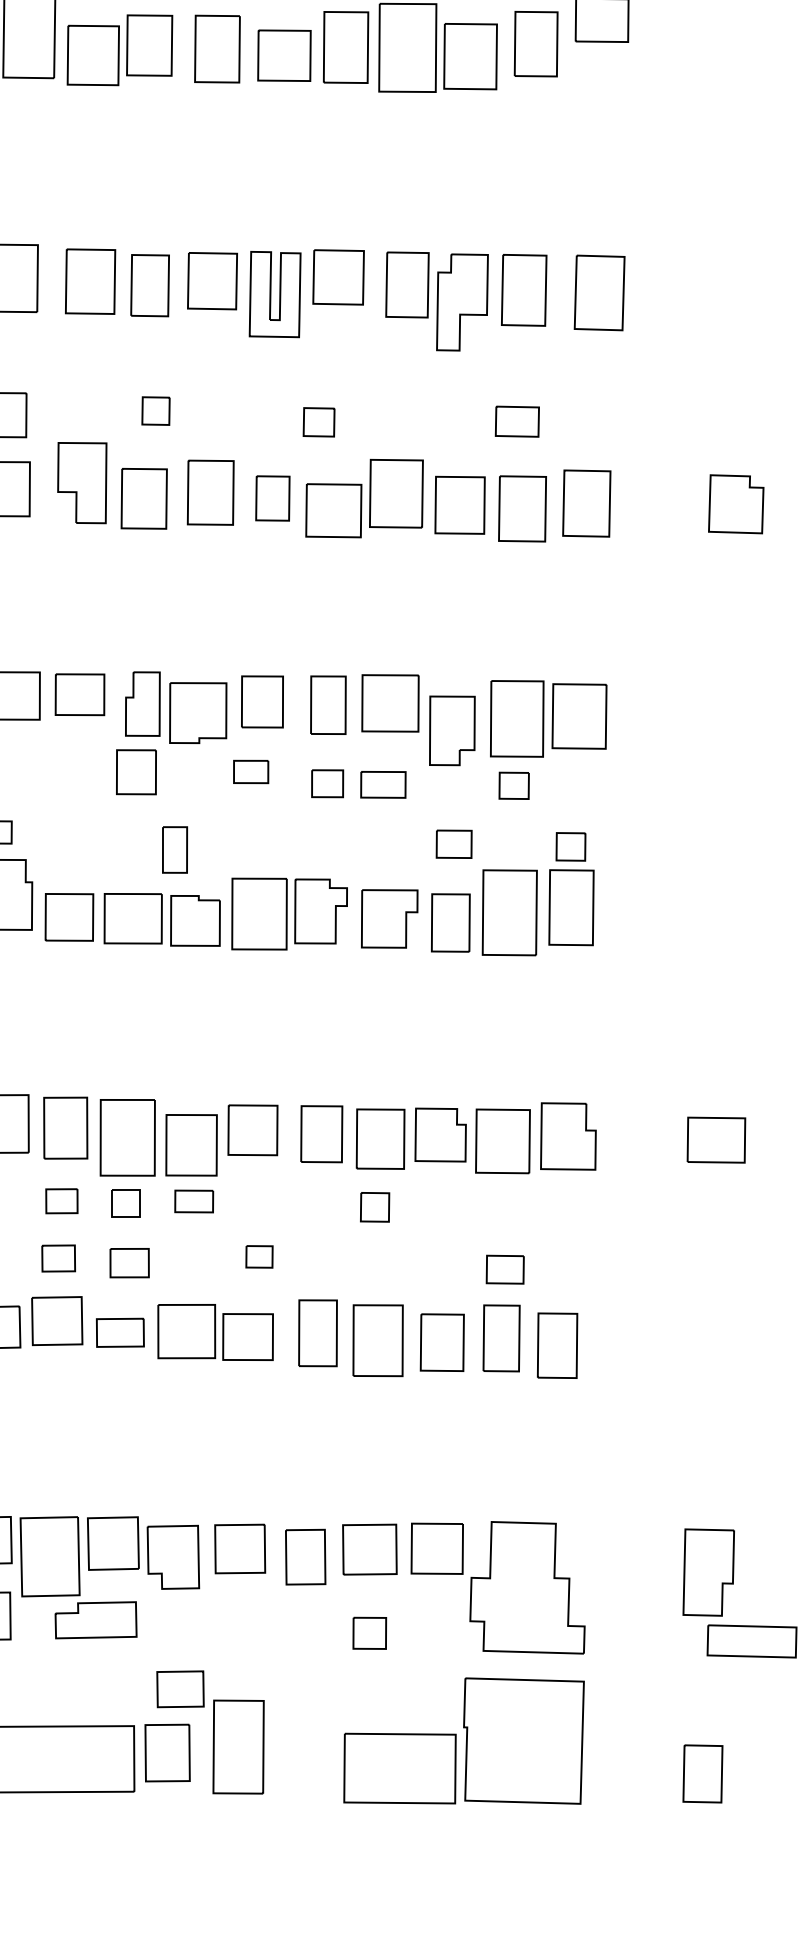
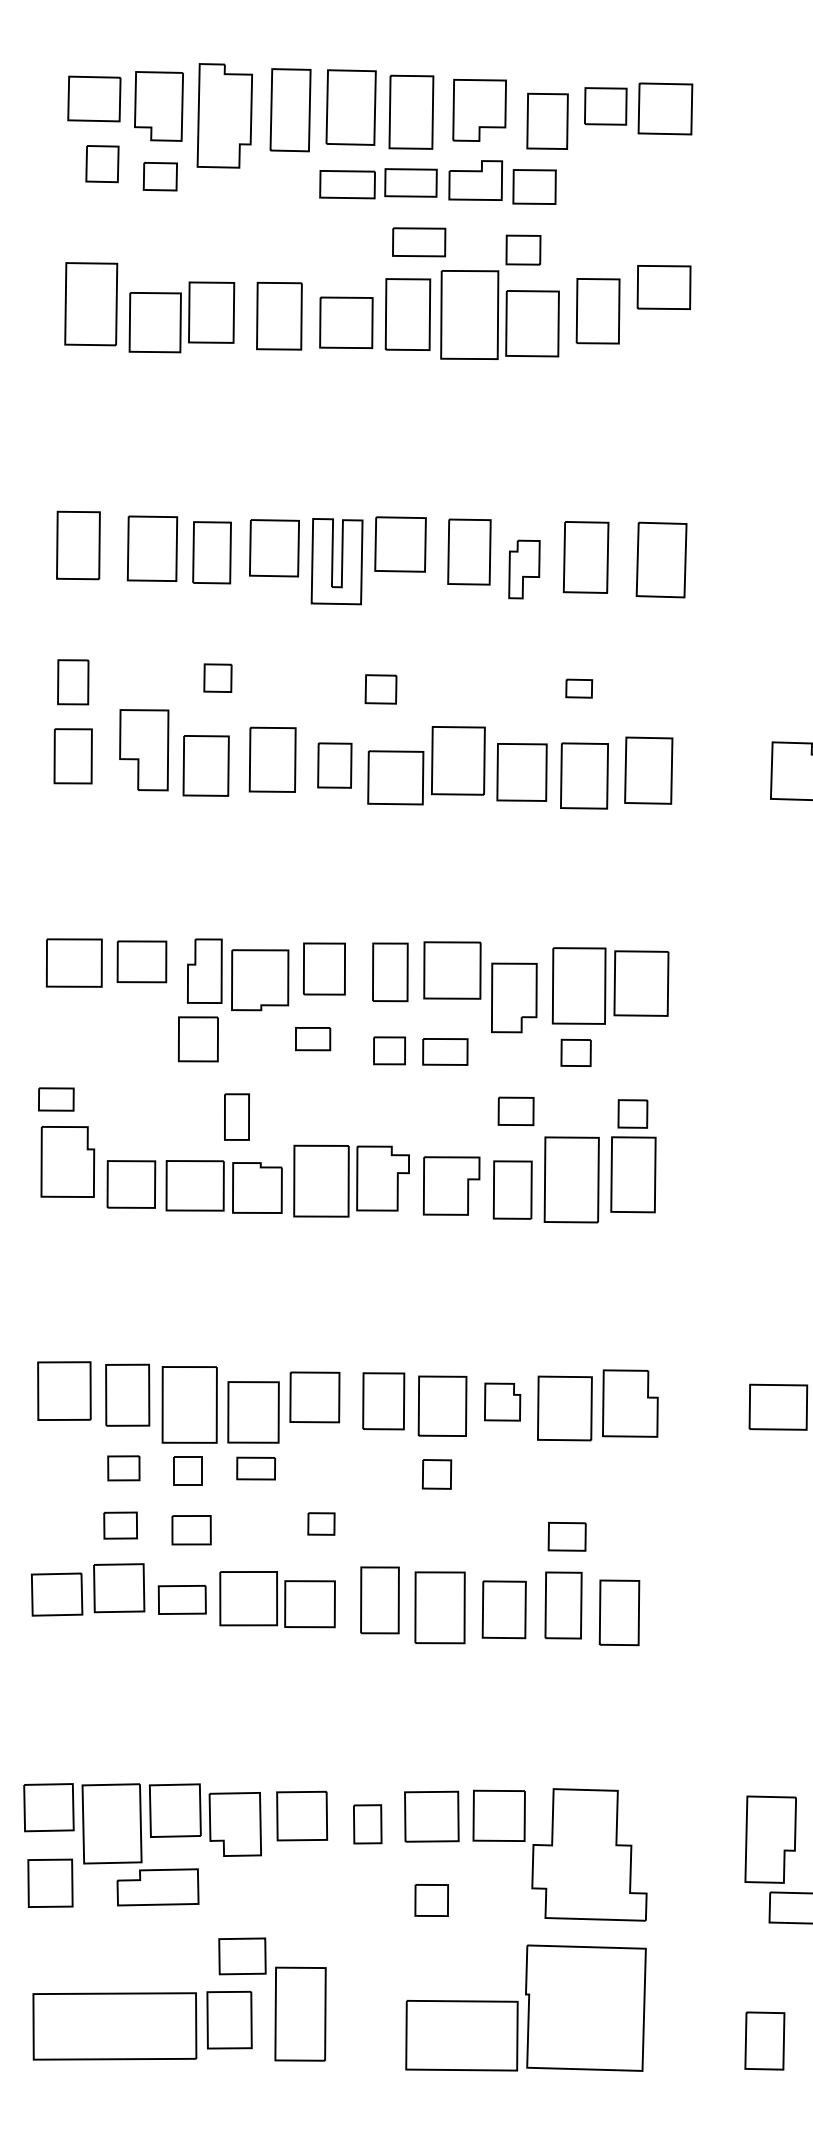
part: (462, 302) -> (524, 569), size x0.6
part: (516, 421) -> (578, 688), size x0.6
part: (440, 1134) -> (502, 1401), size x0.7
part: (305, 1557) -> (367, 1824), size x0.7

